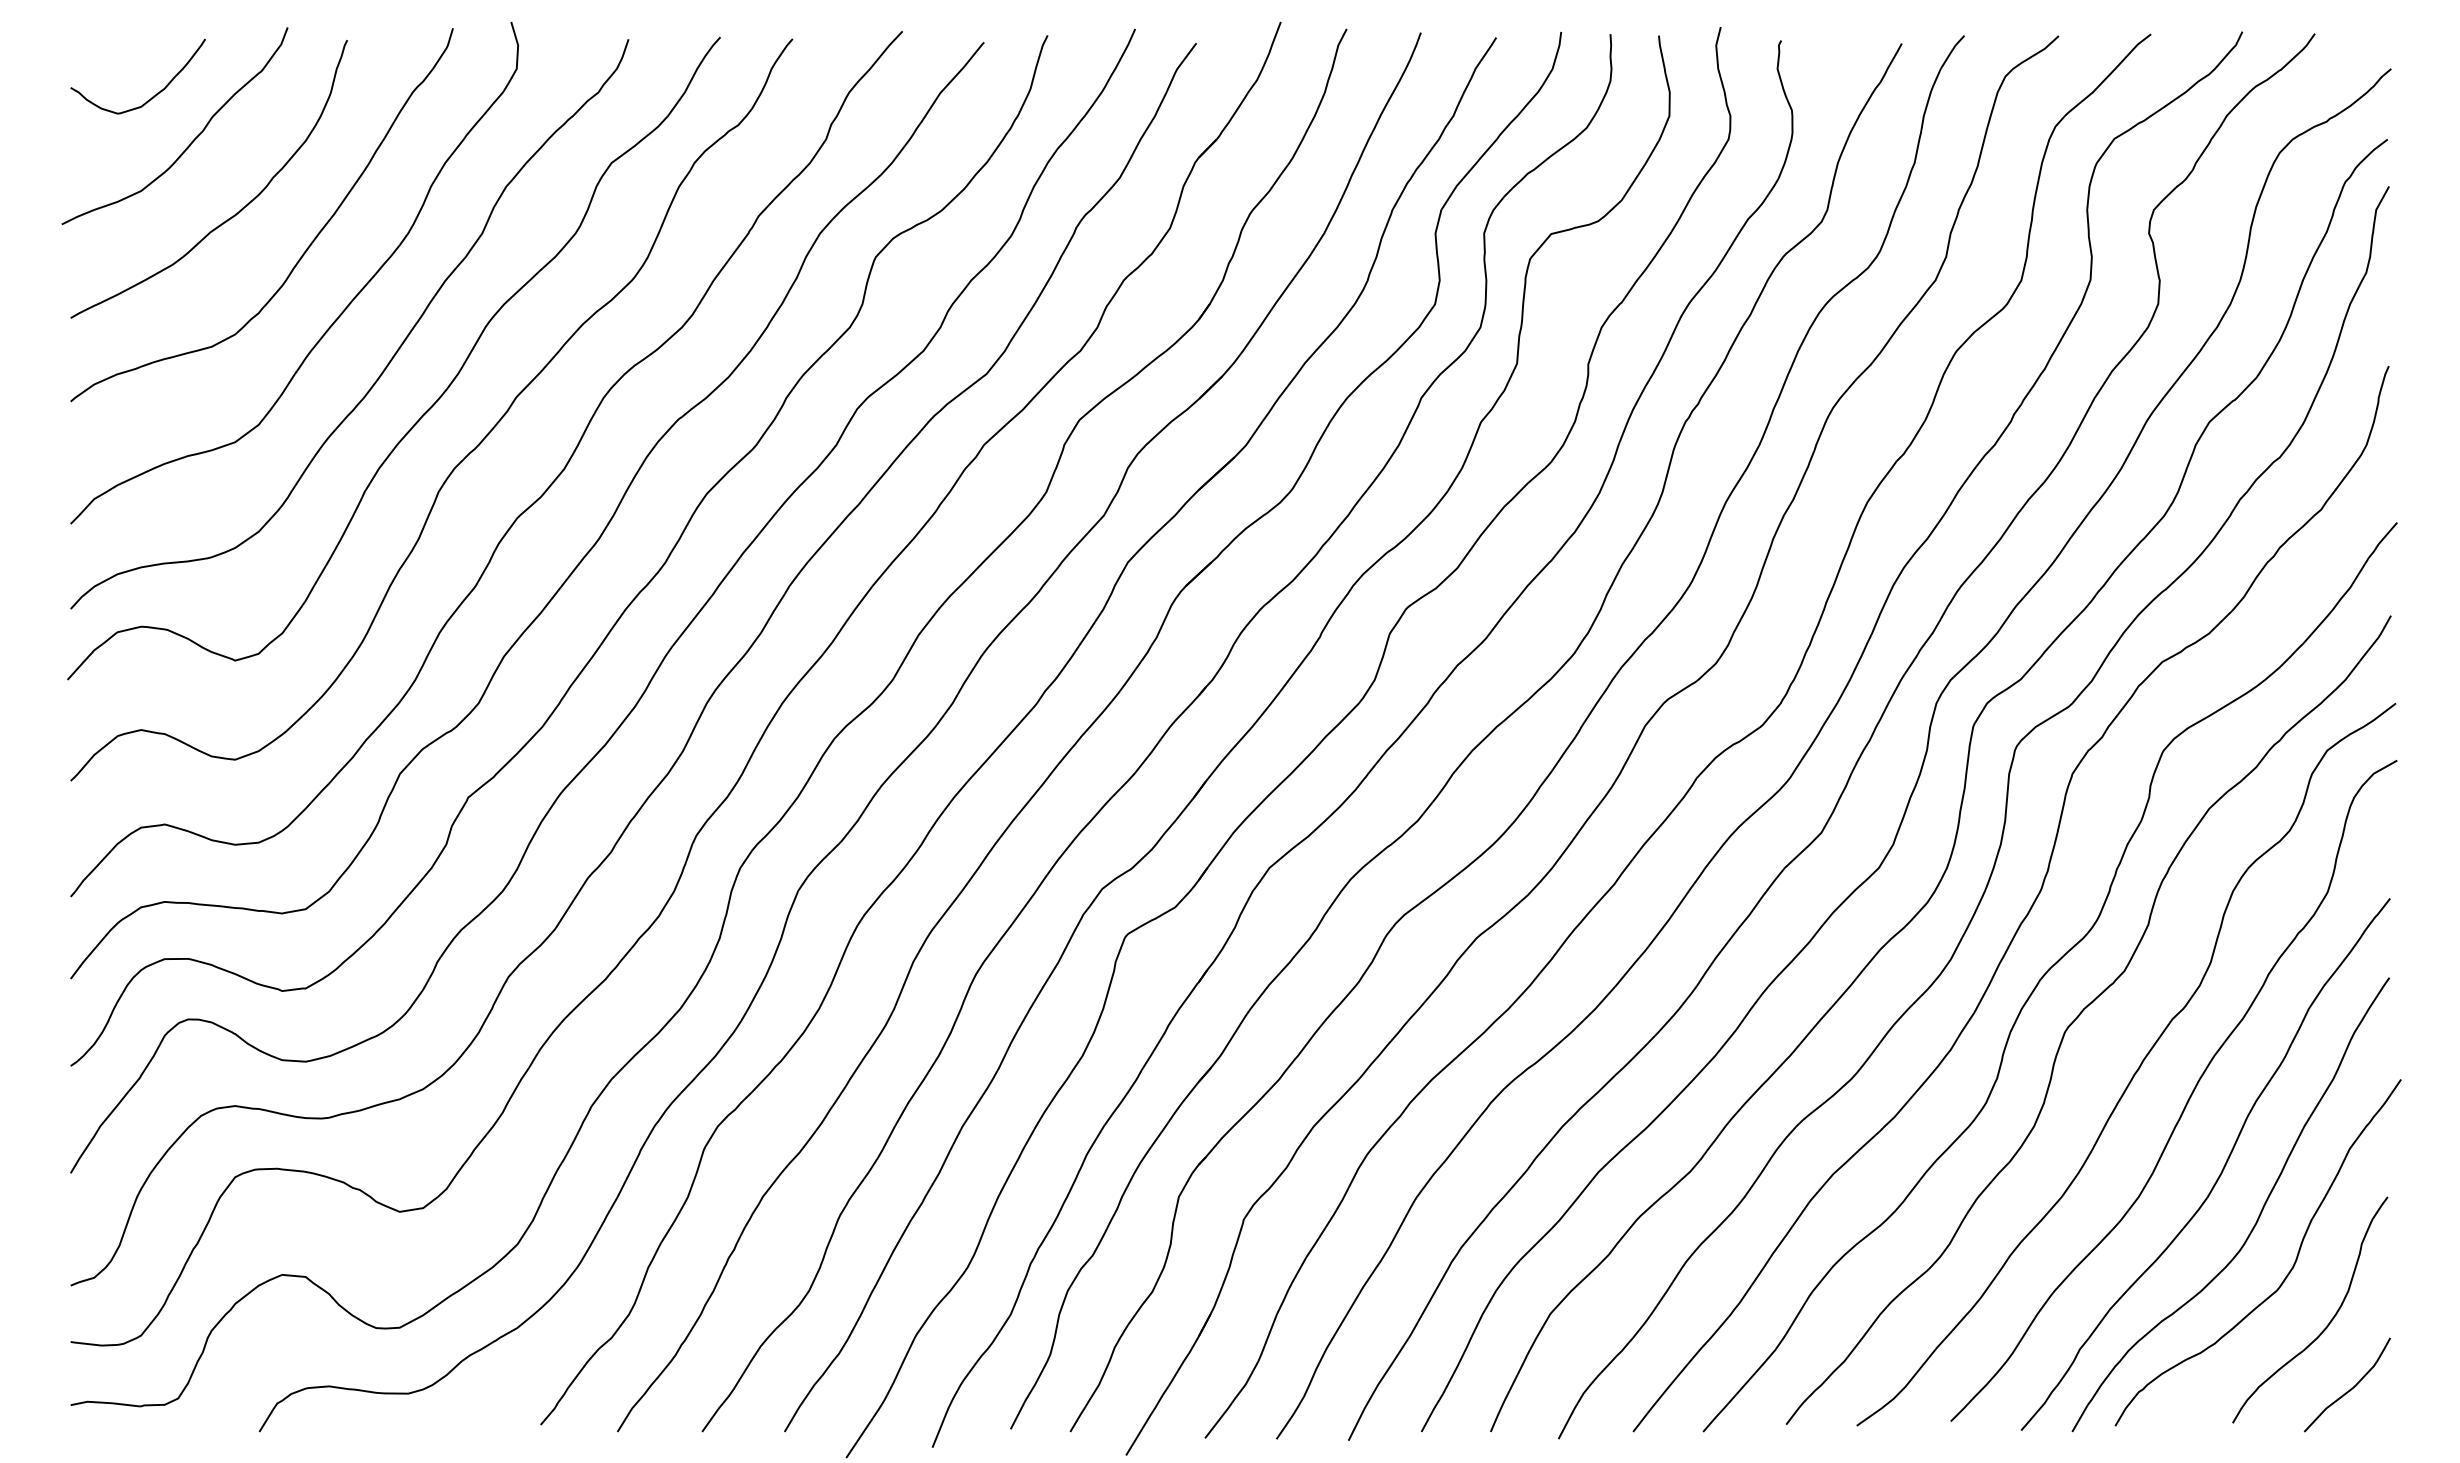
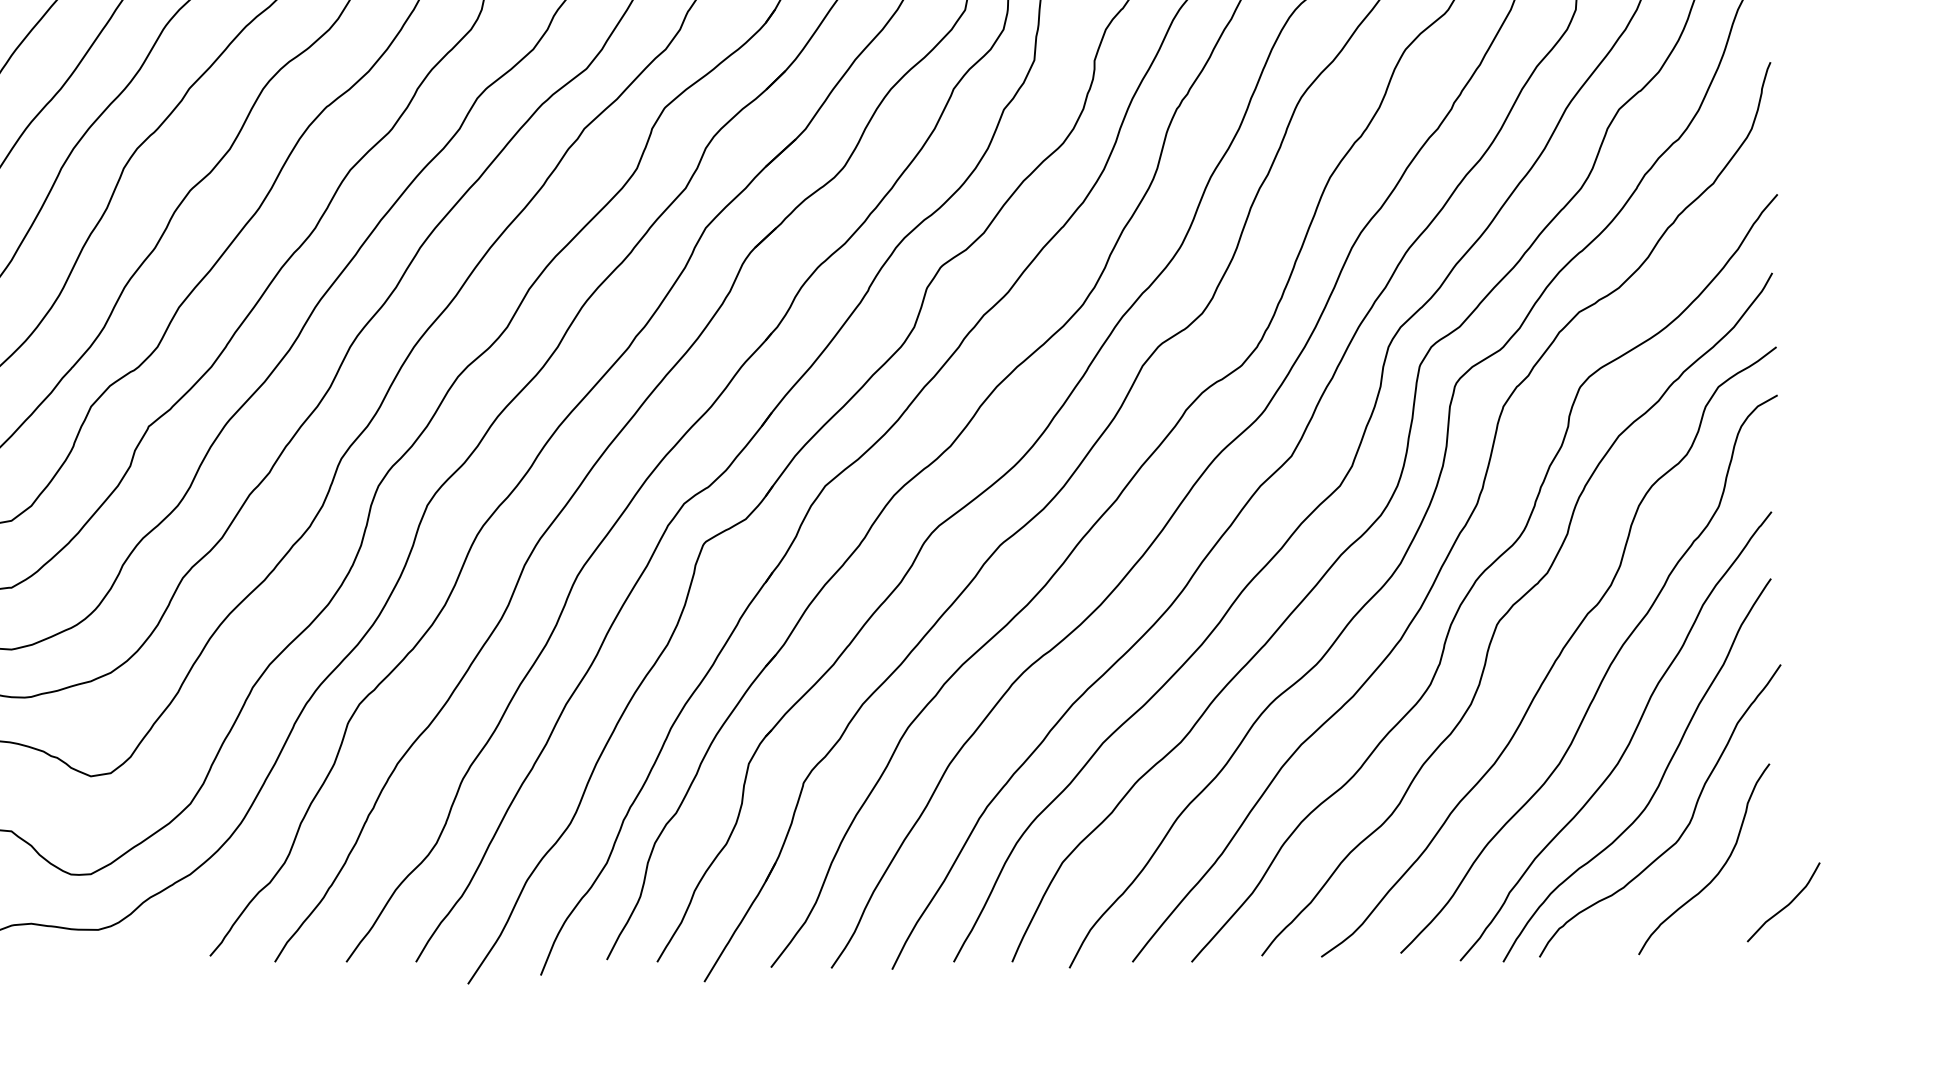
curve: (2350, 1388) -> (1786, 905), moved

